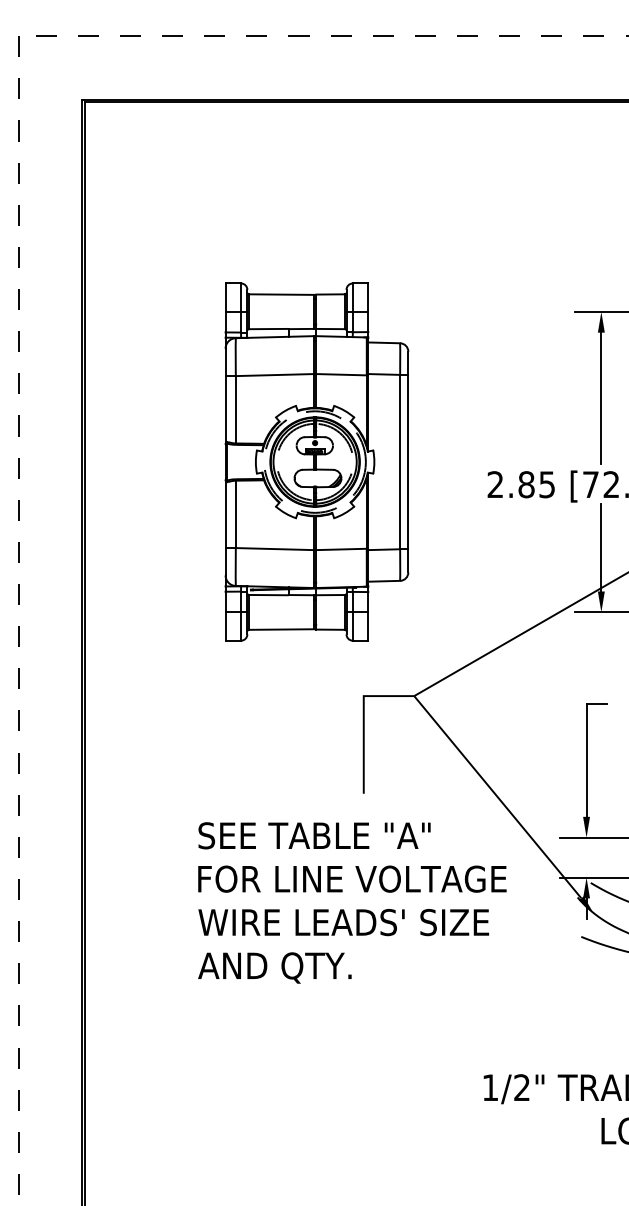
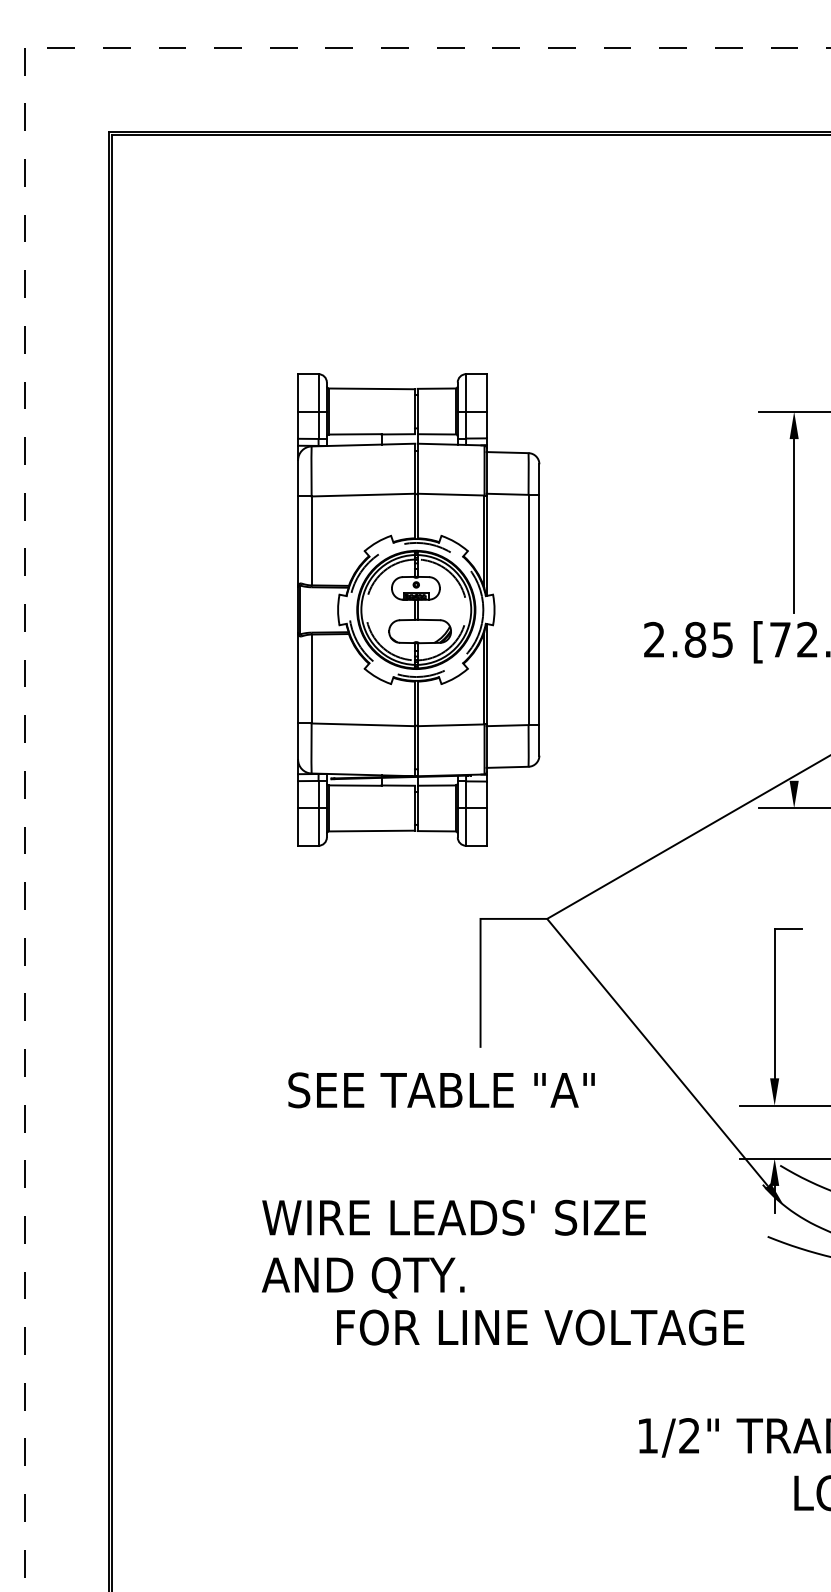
line: (601, 547) -> (794, 722), removed
text: (314, 835) -> (441, 1090), moved
text: (352, 879) -> (540, 1327), moved

